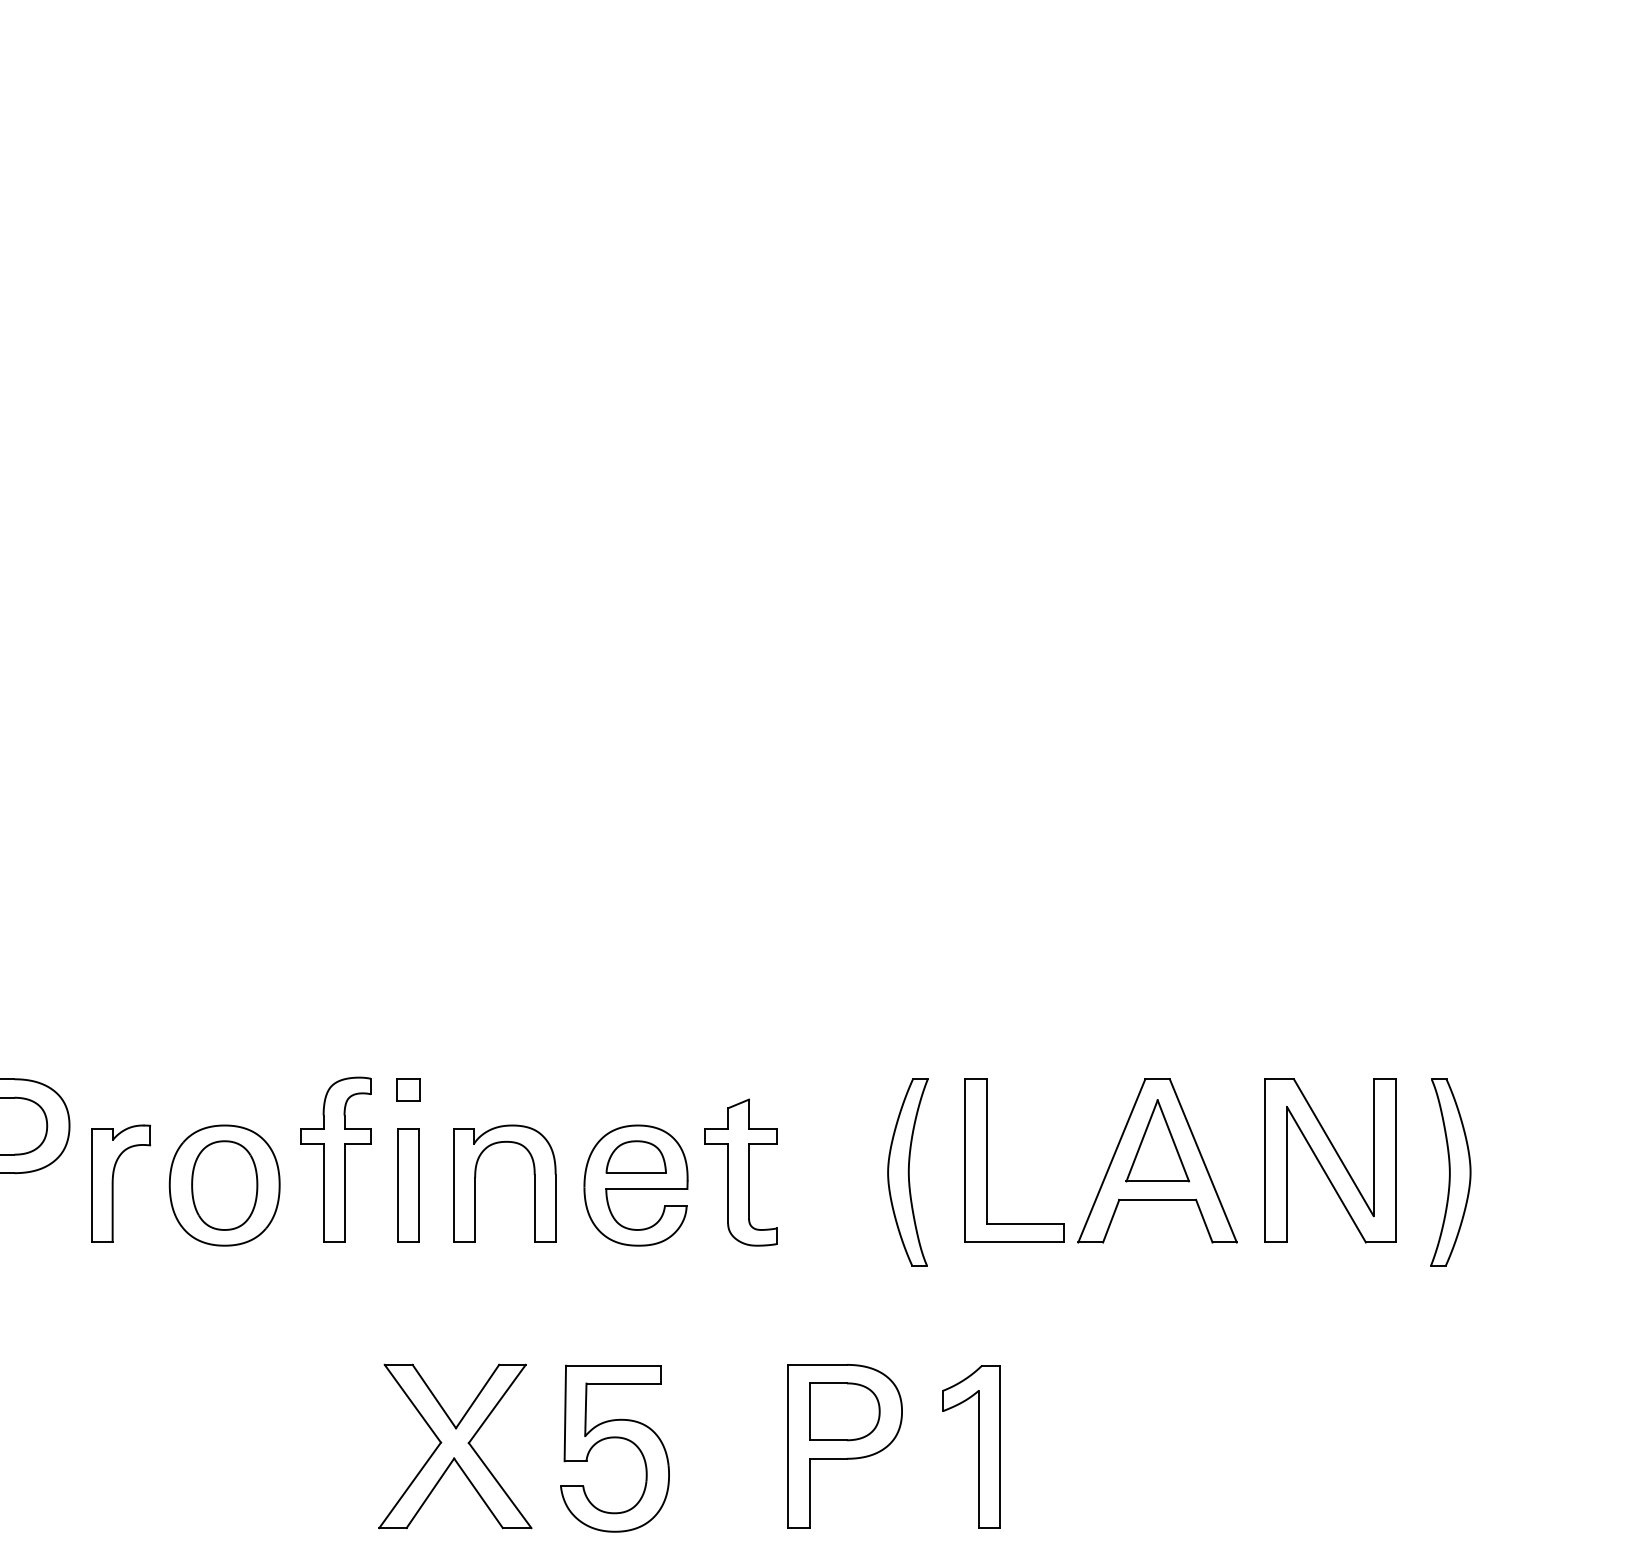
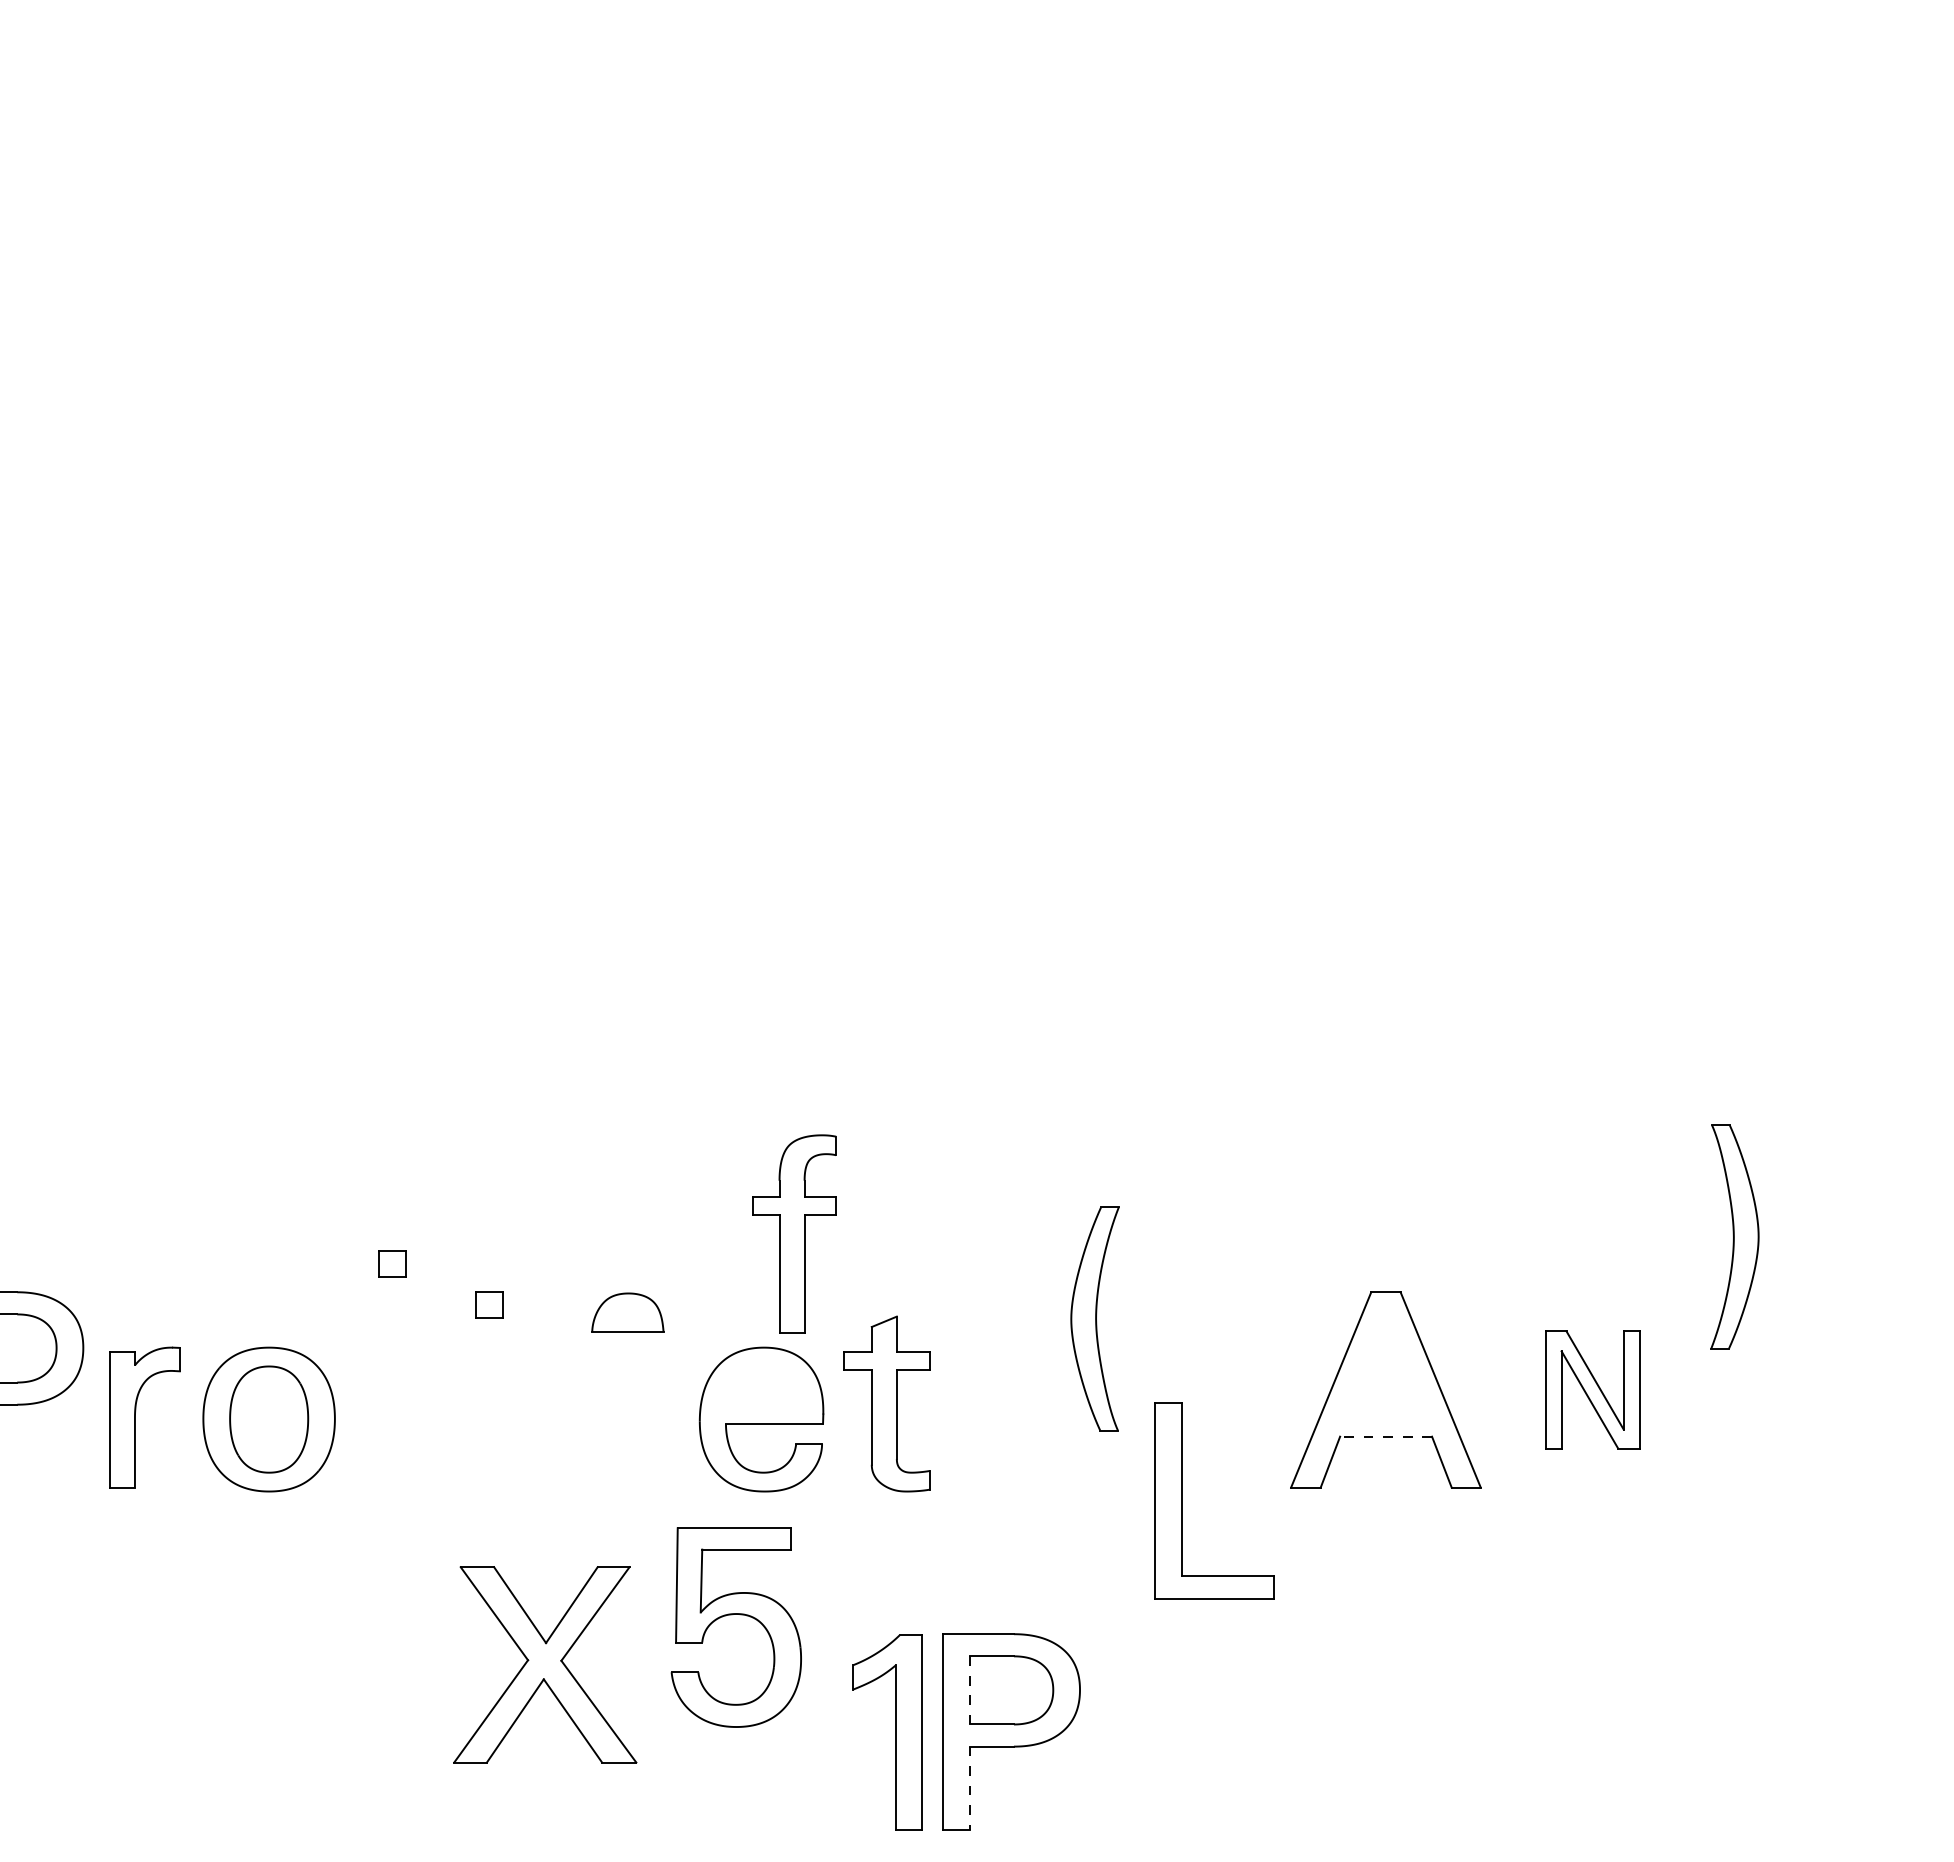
part: (327, 1055) -> (392, 1263), added
part: (1157, 1140) -> (1385, 1365), removed
part: (635, 1157) -> (627, 1312), moved
part: (336, 1159) -> (794, 1233), moved
part: (987, 1160) -> (1182, 1500), moved
part: (1330, 1160) -> (1592, 1389), size x0.6
part: (907, 1172) -> (1094, 1318), moved
part: (1450, 1172) -> (1734, 1236), moved
part: (475, 1183) -> (569, 1417), removed
part: (408, 1185) -> (489, 1419), removed
line: (1158, 1199) -> (1386, 1436), solid -> dashed
line: (809, 1411) -> (969, 1690), solid -> dashed
part: (611, 1438) -> (732, 1615), moved
part: (455, 1446) -> (545, 1664), moved
part: (978, 1446) -> (895, 1732), moved
line: (809, 1493) -> (969, 1788), solid -> dashed

